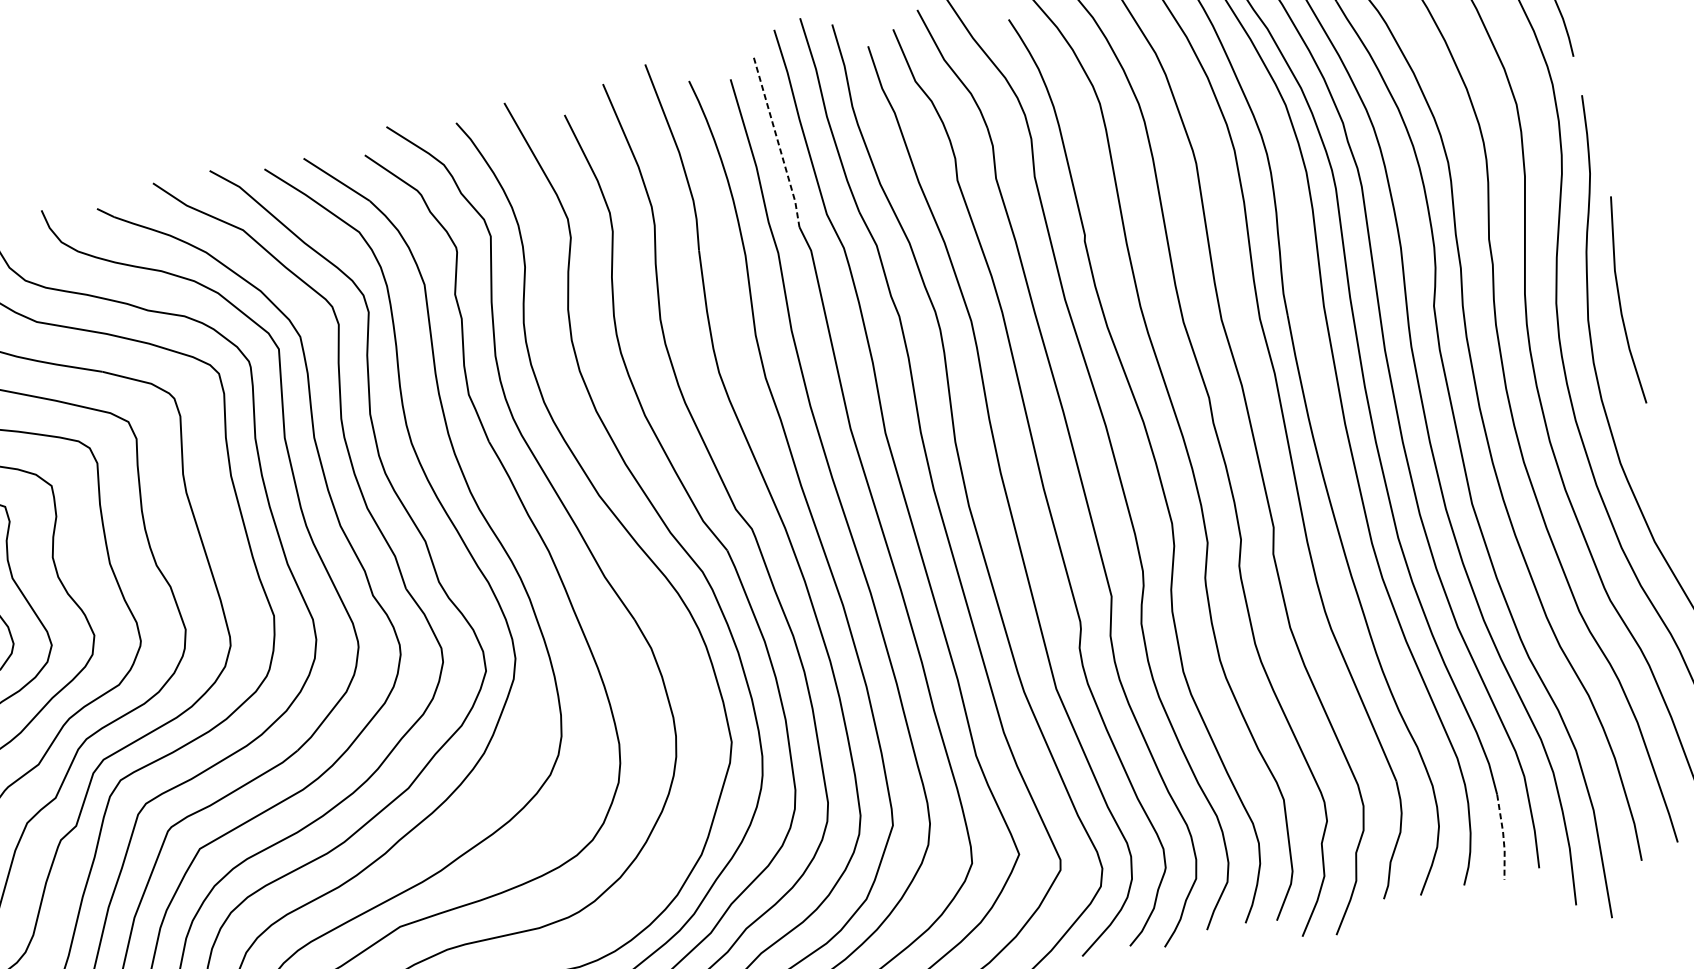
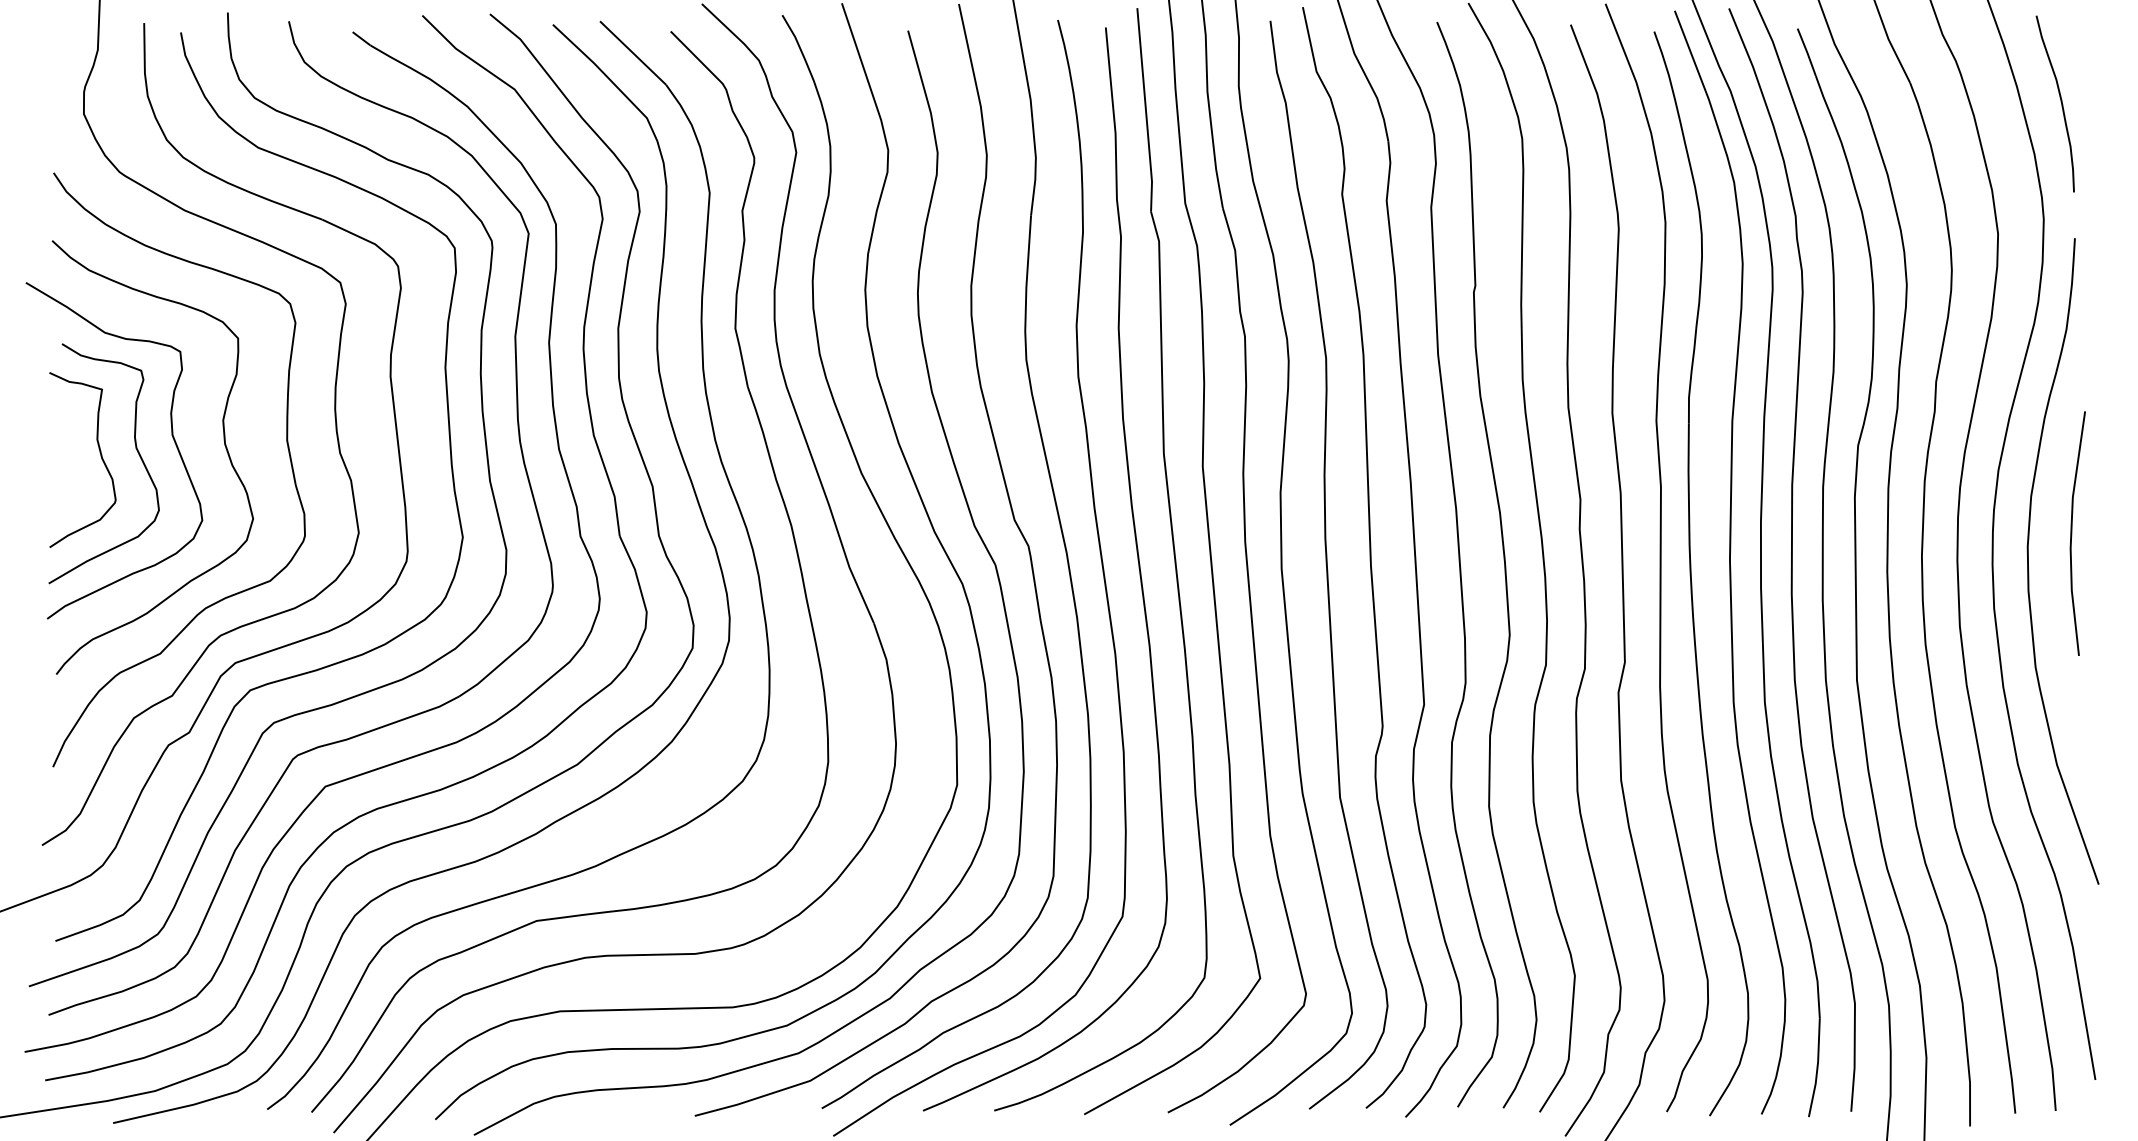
line: (778, 143) -> (1146, 111), dashed -> solid
line: (1620, 301) -> (2072, 533), moved
line: (1503, 836) -> (1817, 1067), dashed -> solid

